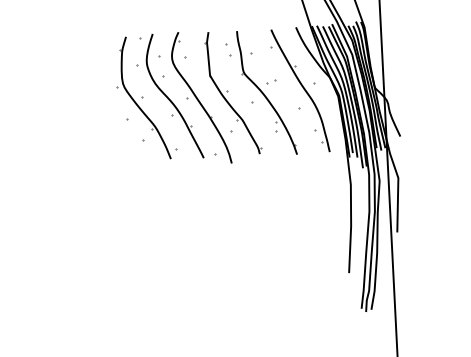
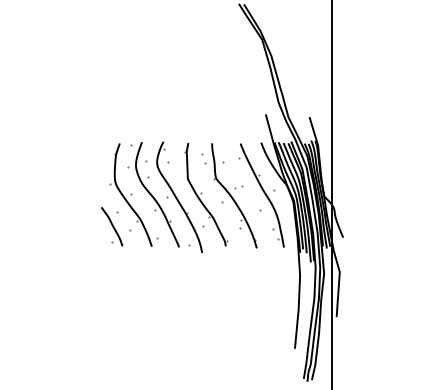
part: (122, 137) -> (112, 226), added

